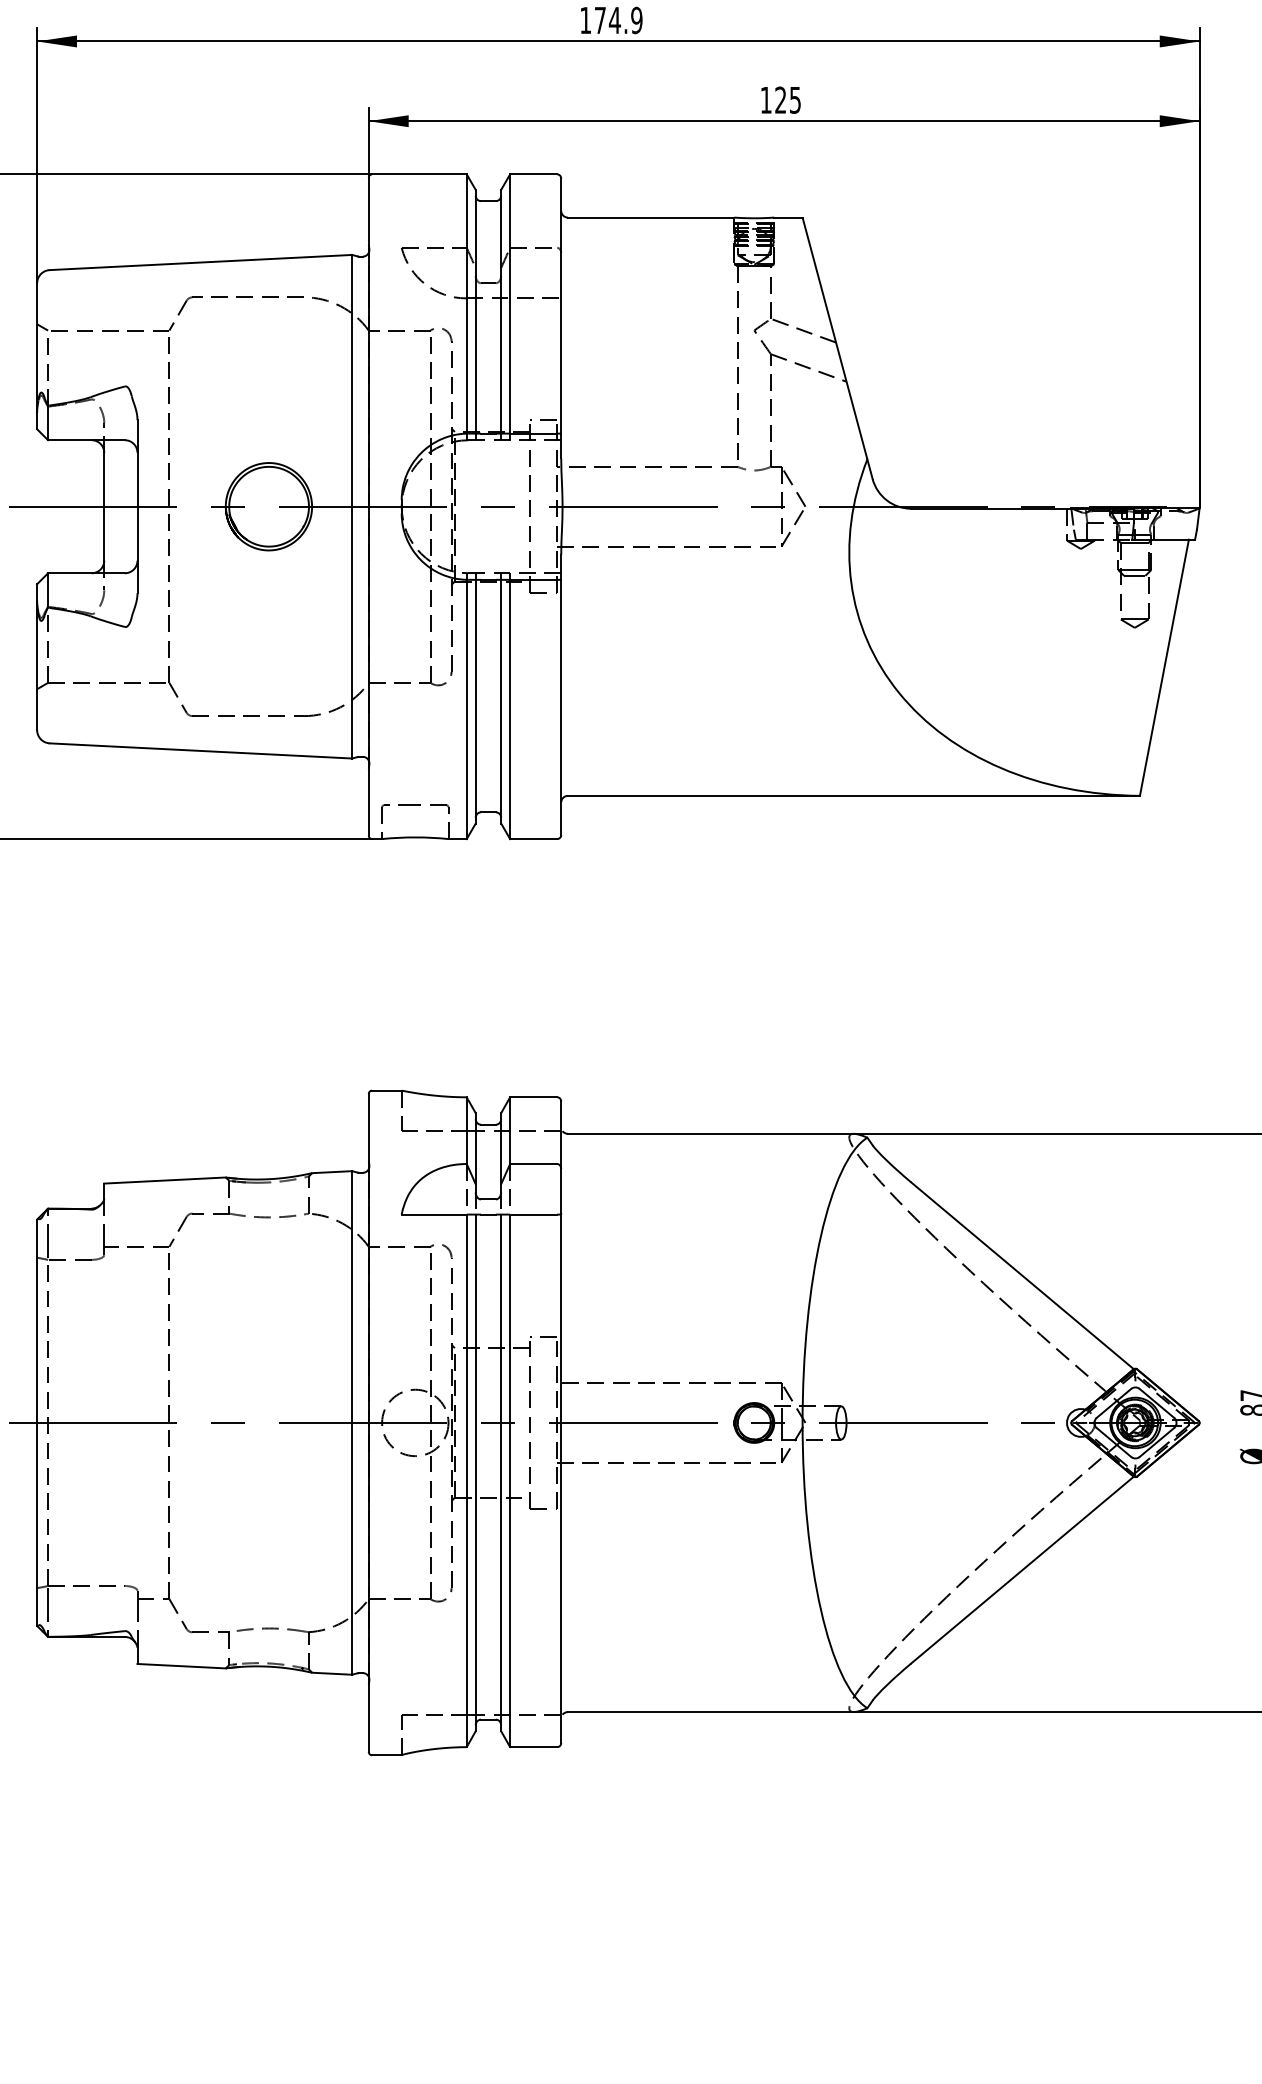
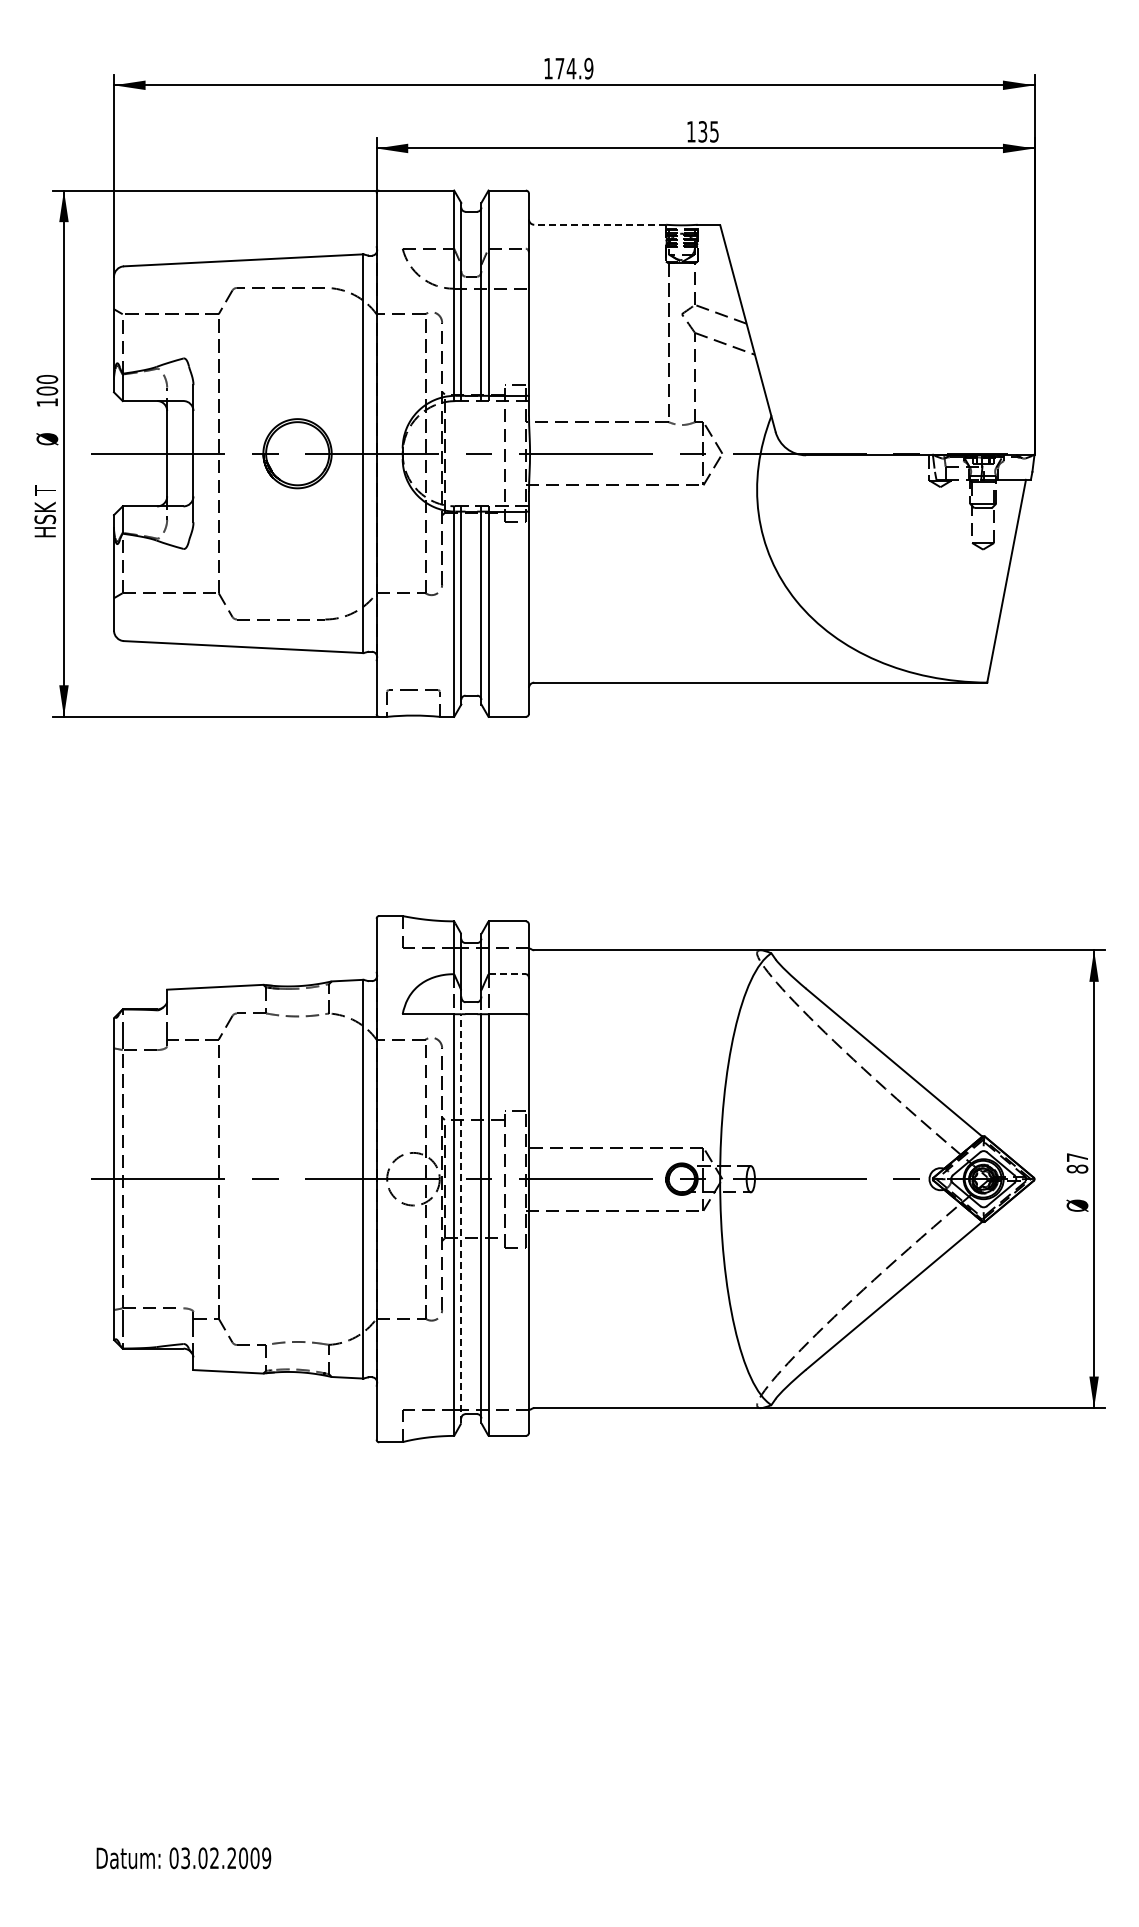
text: (780, 99) -> (702, 131), 125 -> 135
line: (651, 217) -> (600, 224), solid -> dashed
line: (534, 1164) -> (507, 974), solid -> dashed
line: (475, 1472) -> (461, 1218), solid -> dashed

